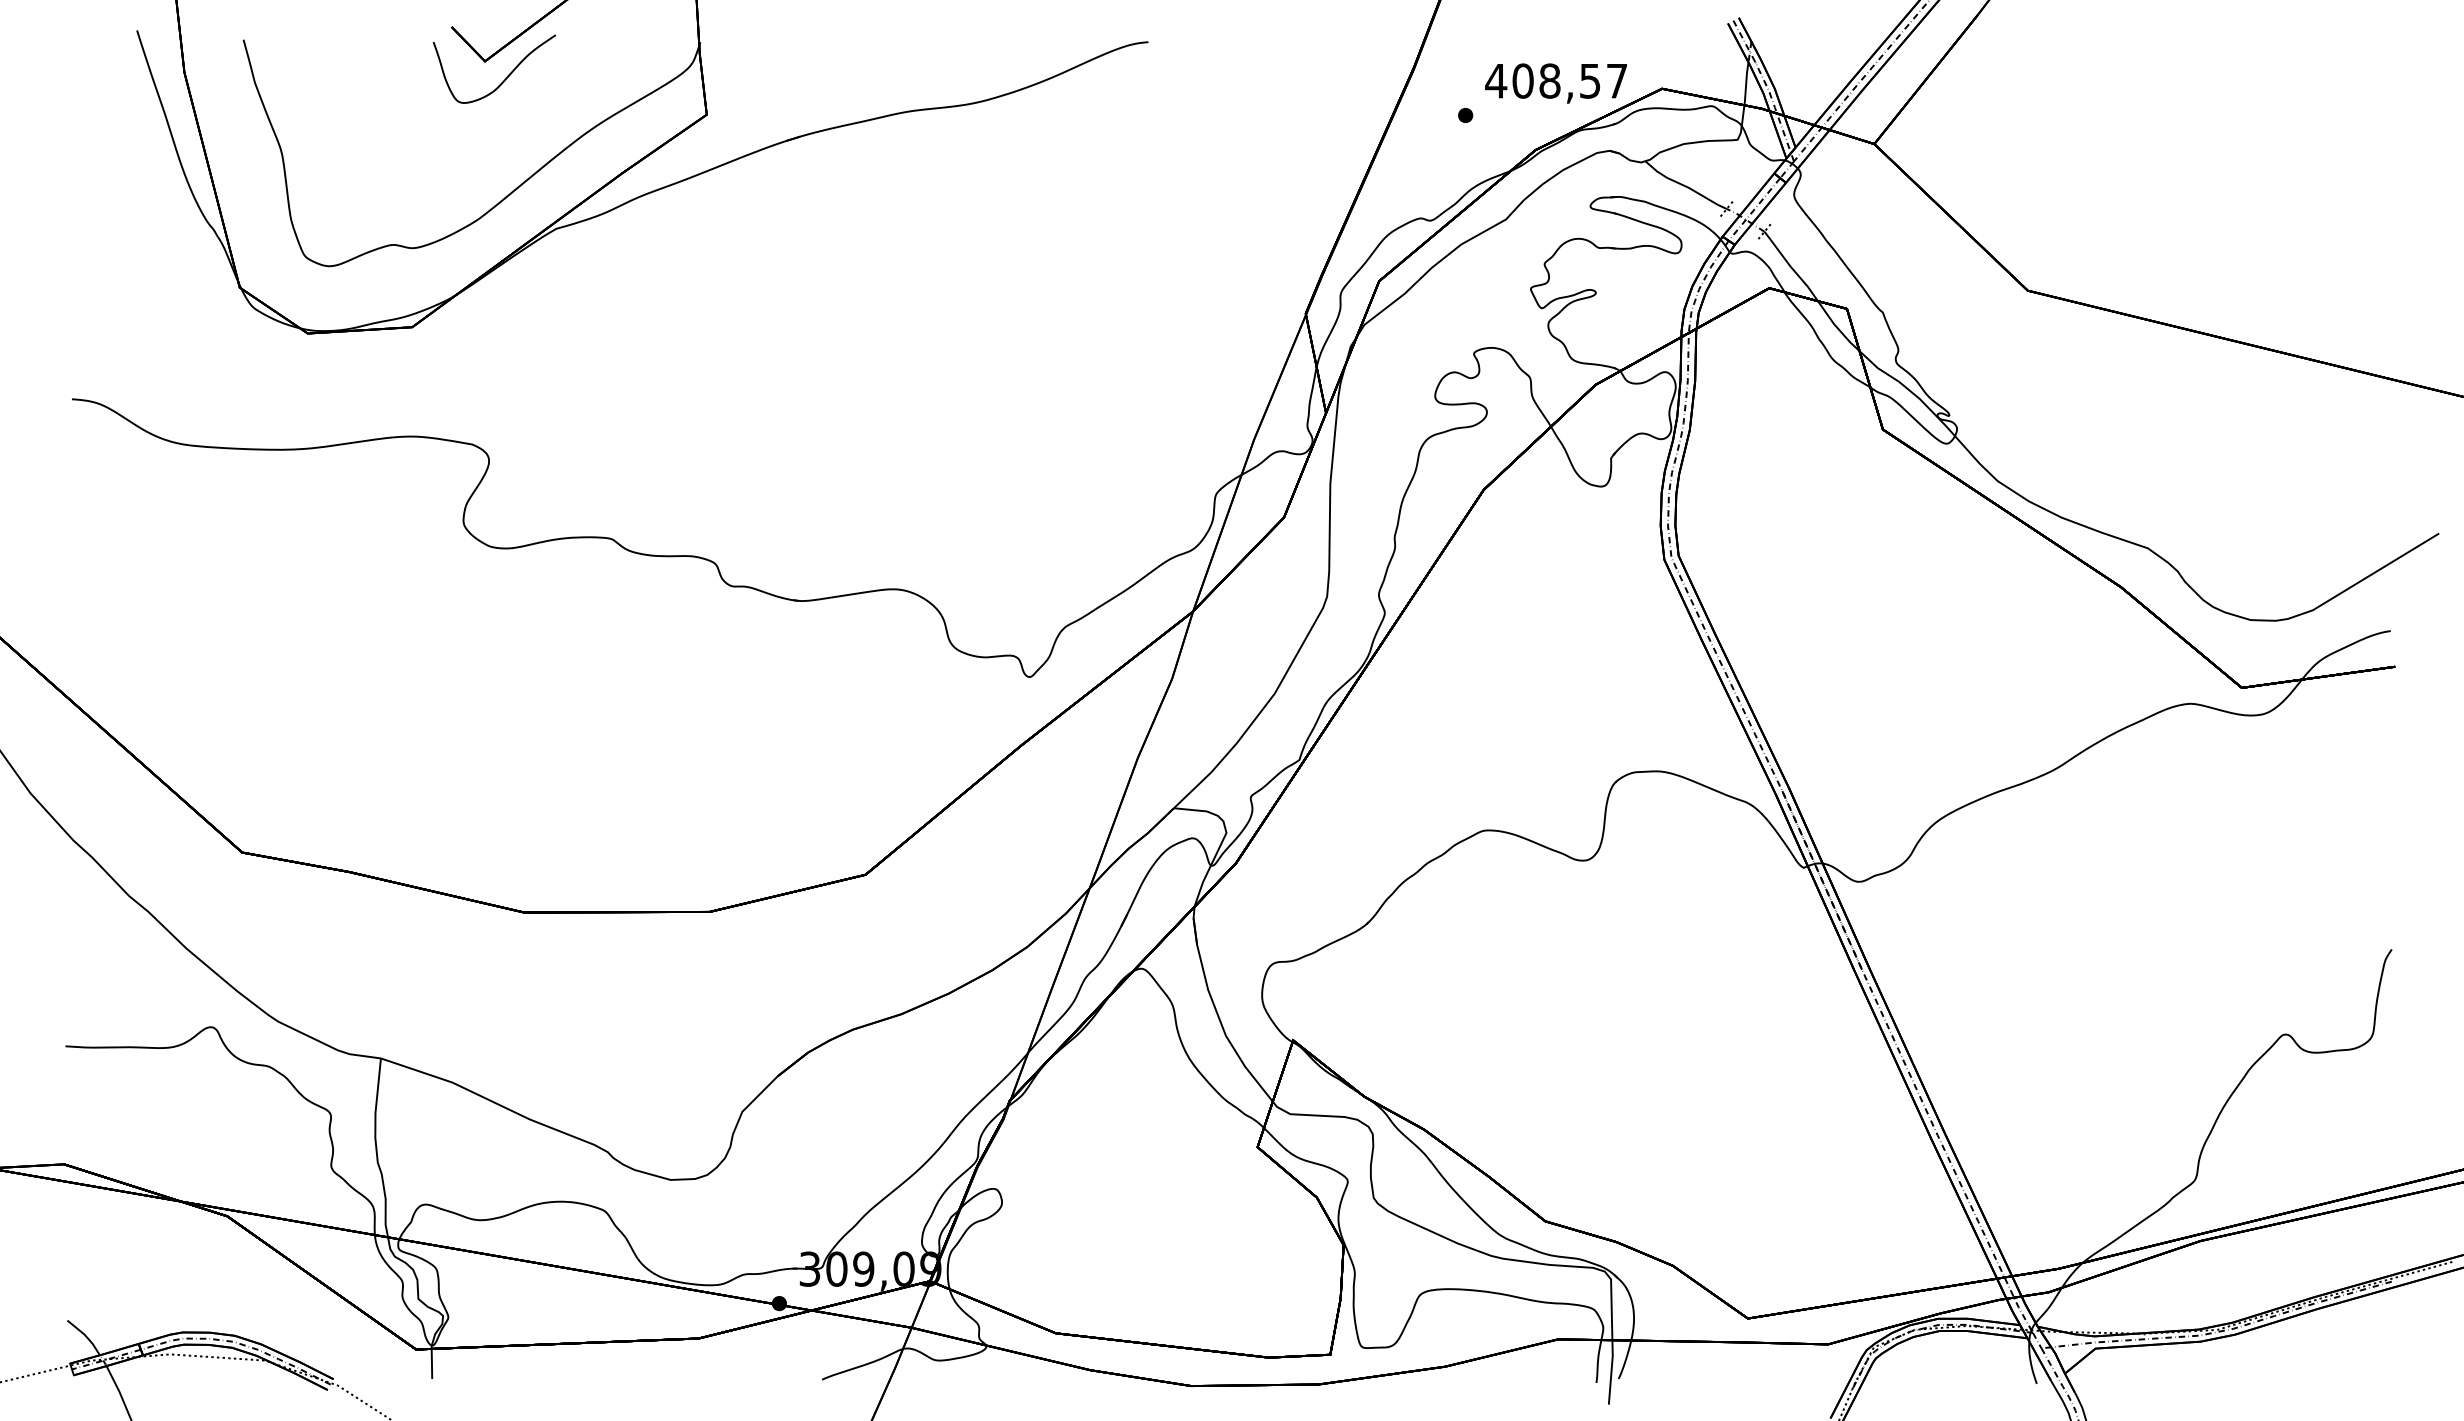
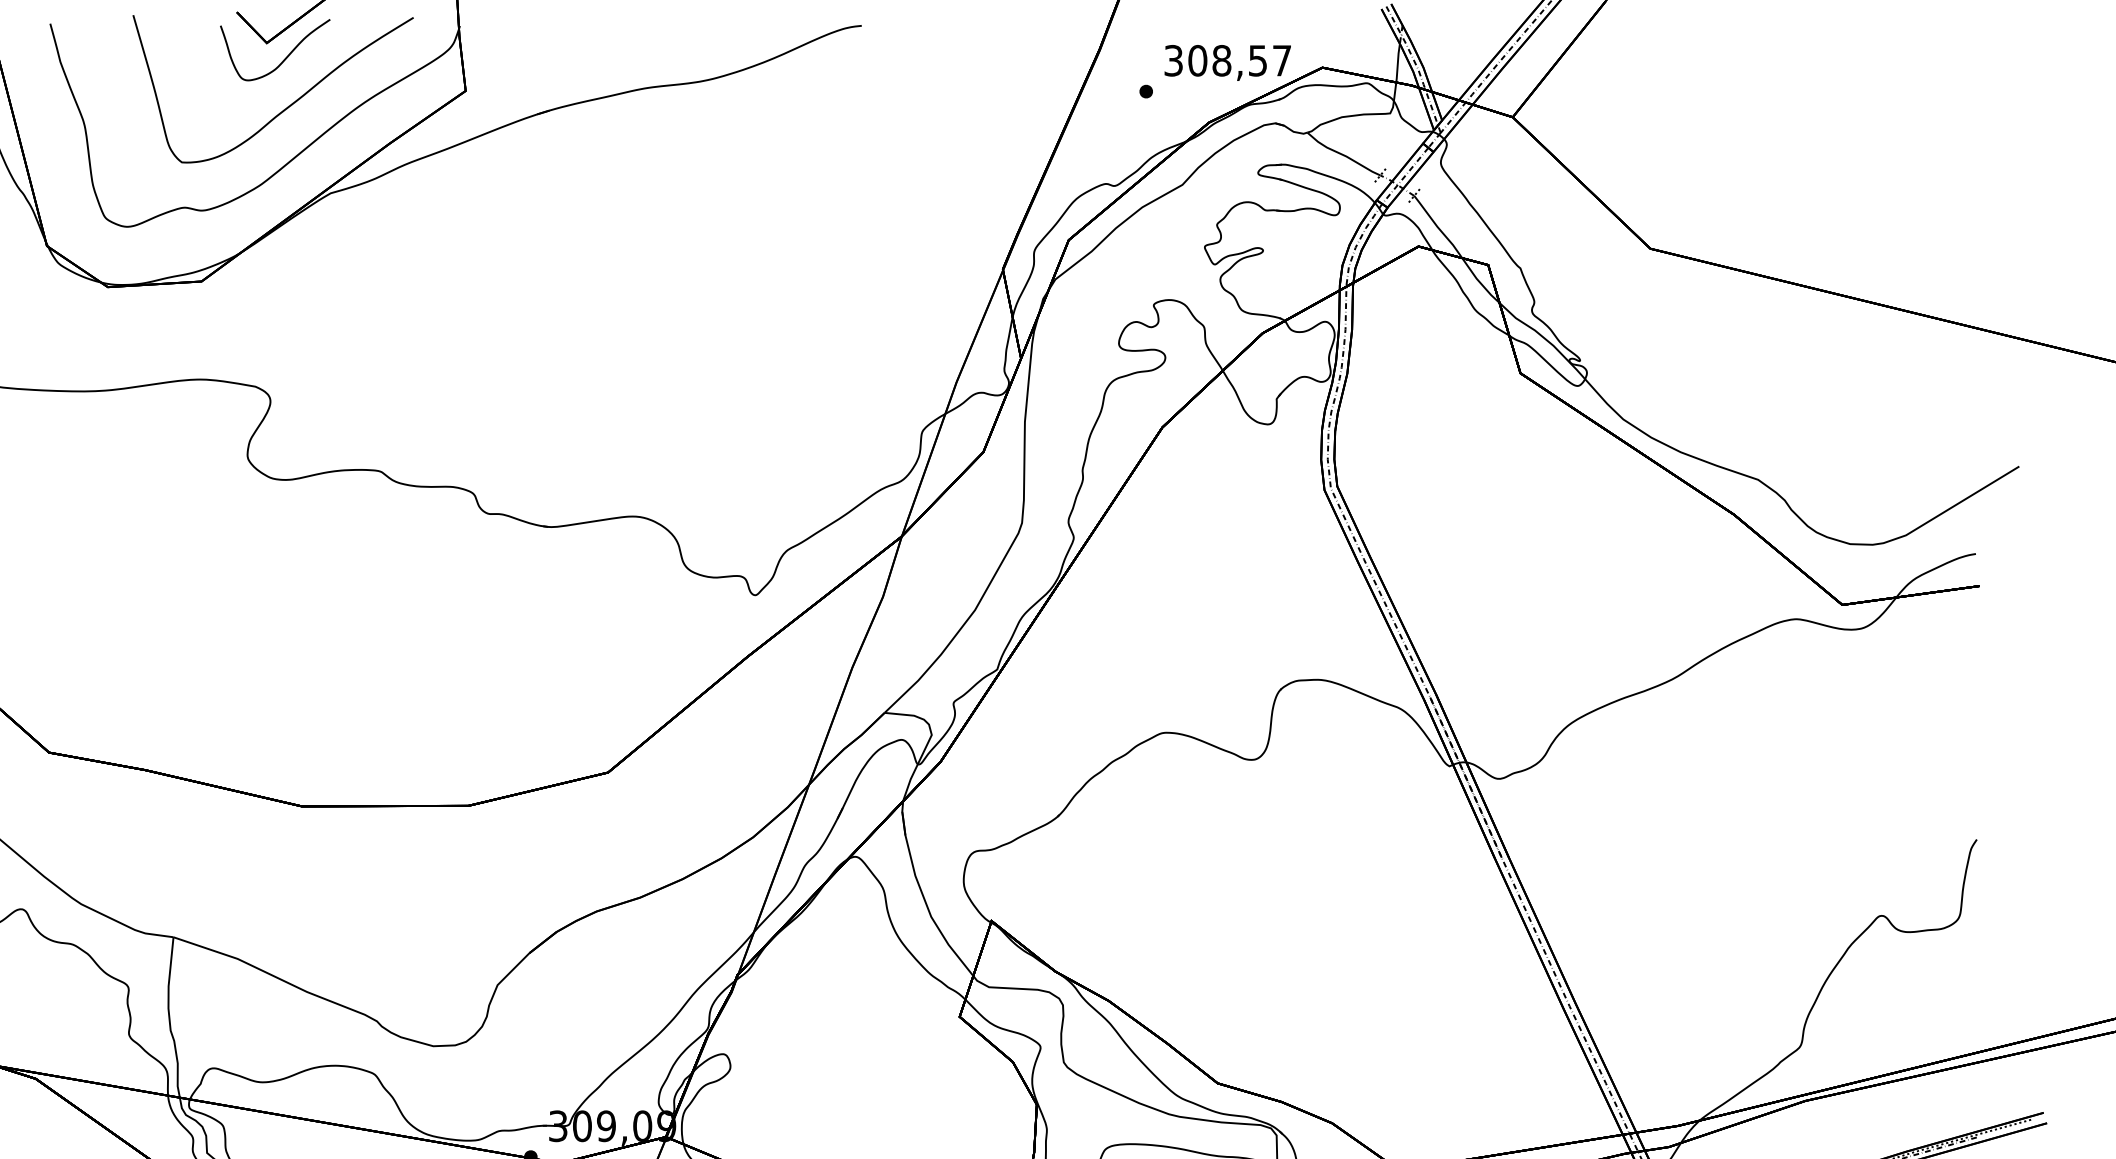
text: (1496, 80) -> (1173, 60), 408,57 -> 308,57
curve: (507, 132) -> (287, 106), added

